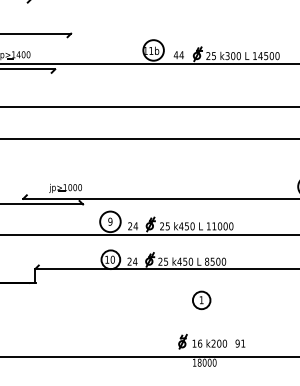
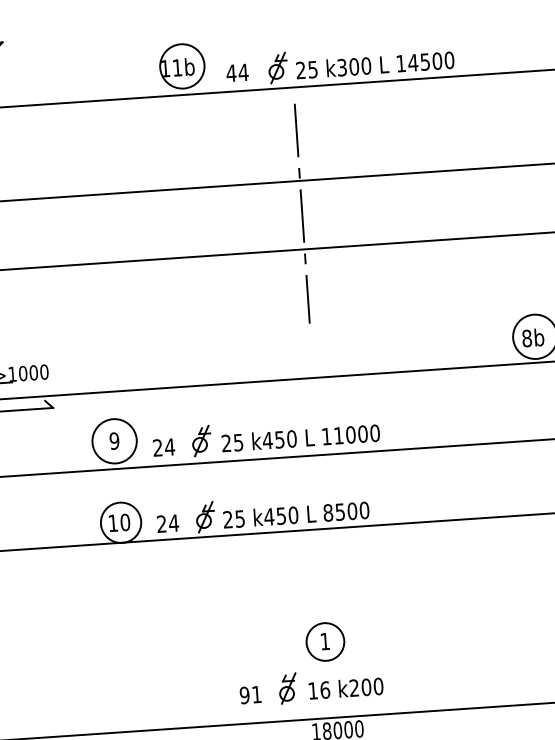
line: (204, 122) -> (302, 213), added
part: (201, 300) -> (325, 642), moved
text: (240, 343) -> (250, 694), moved

